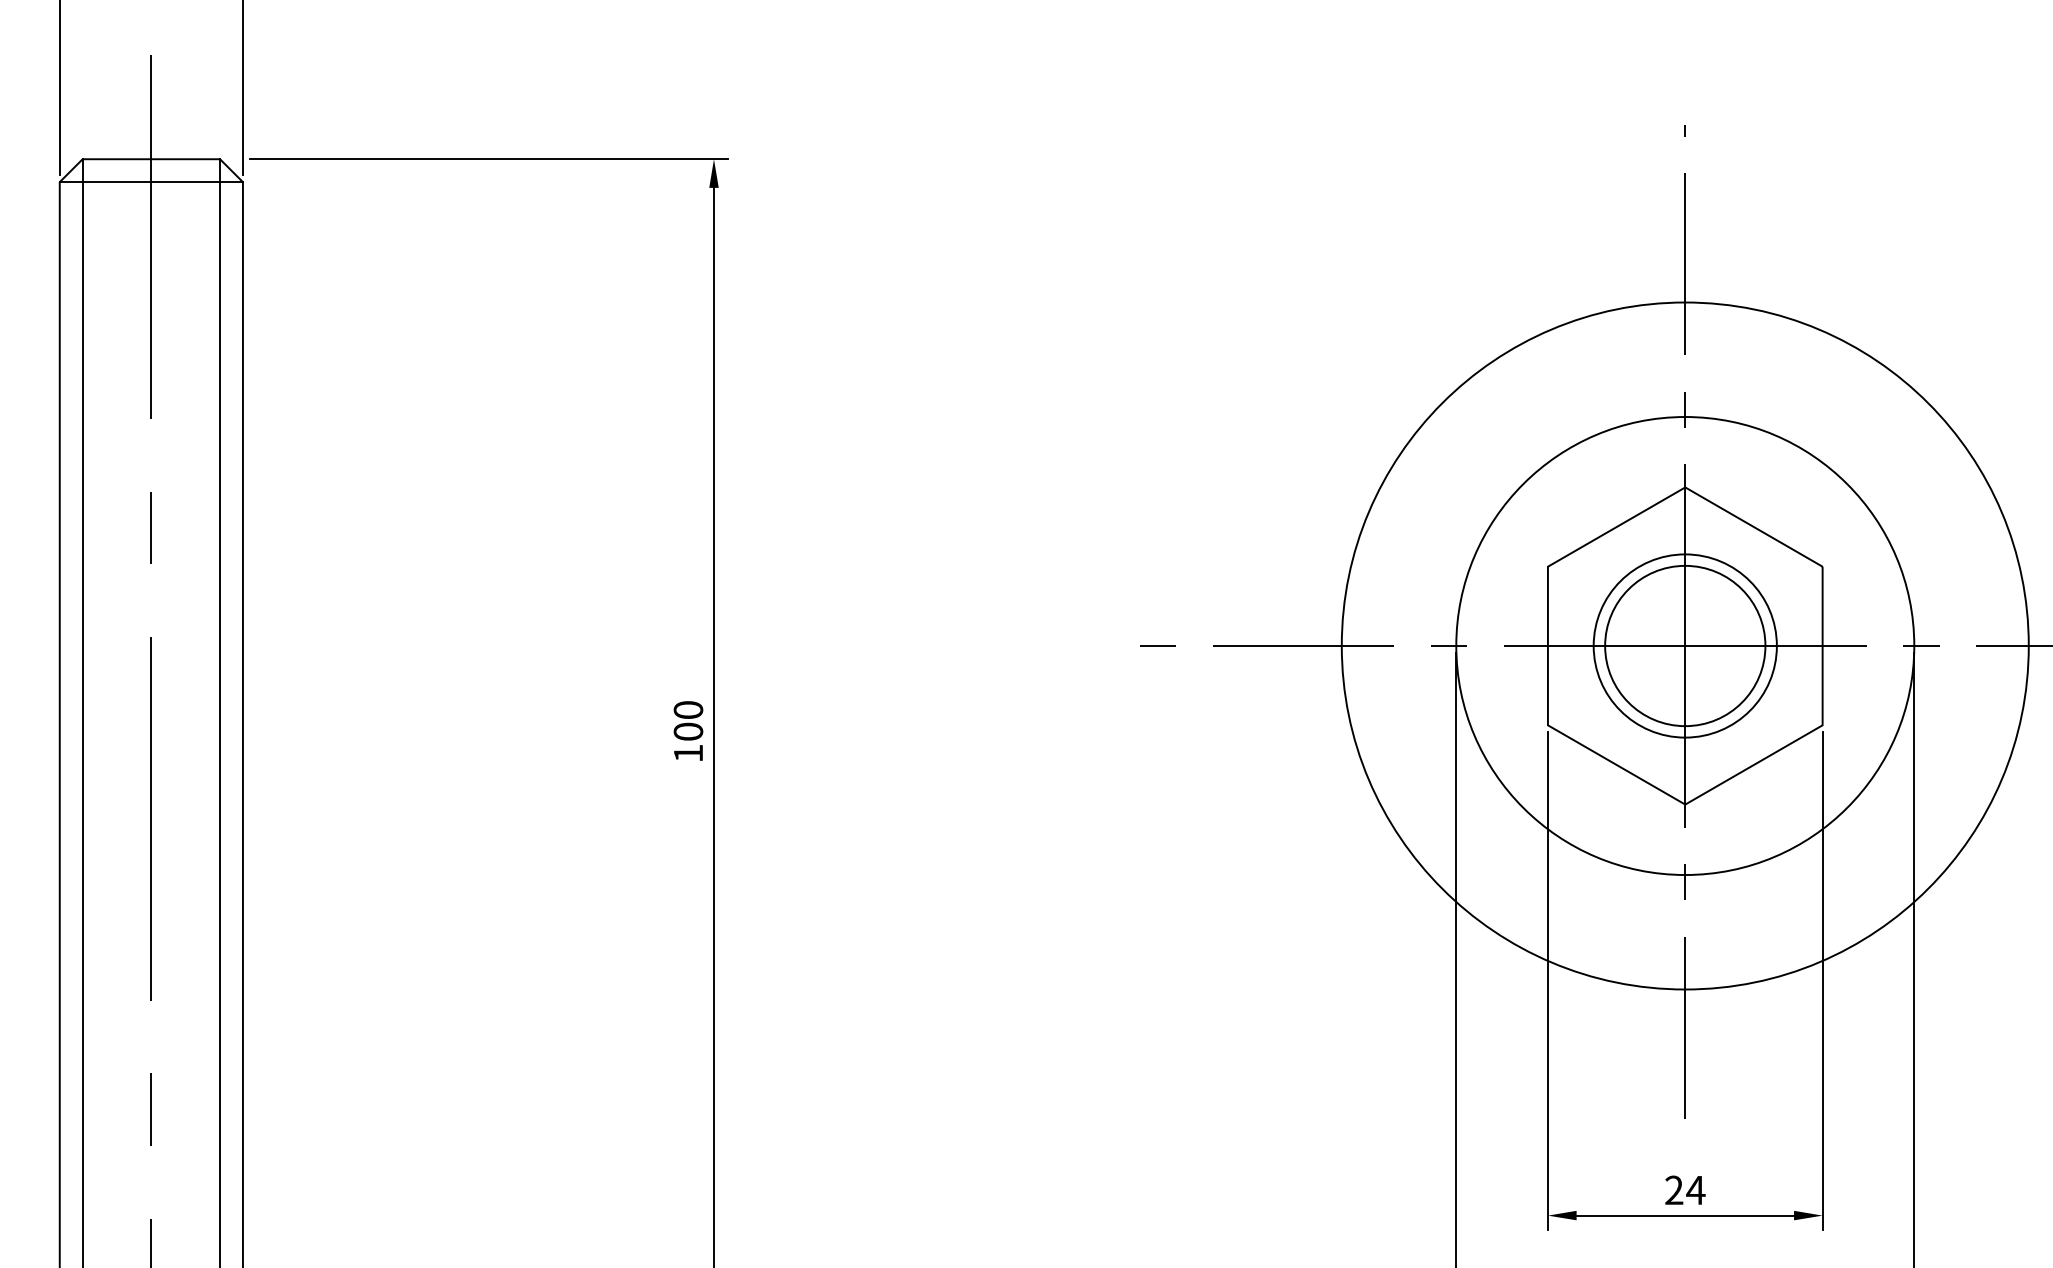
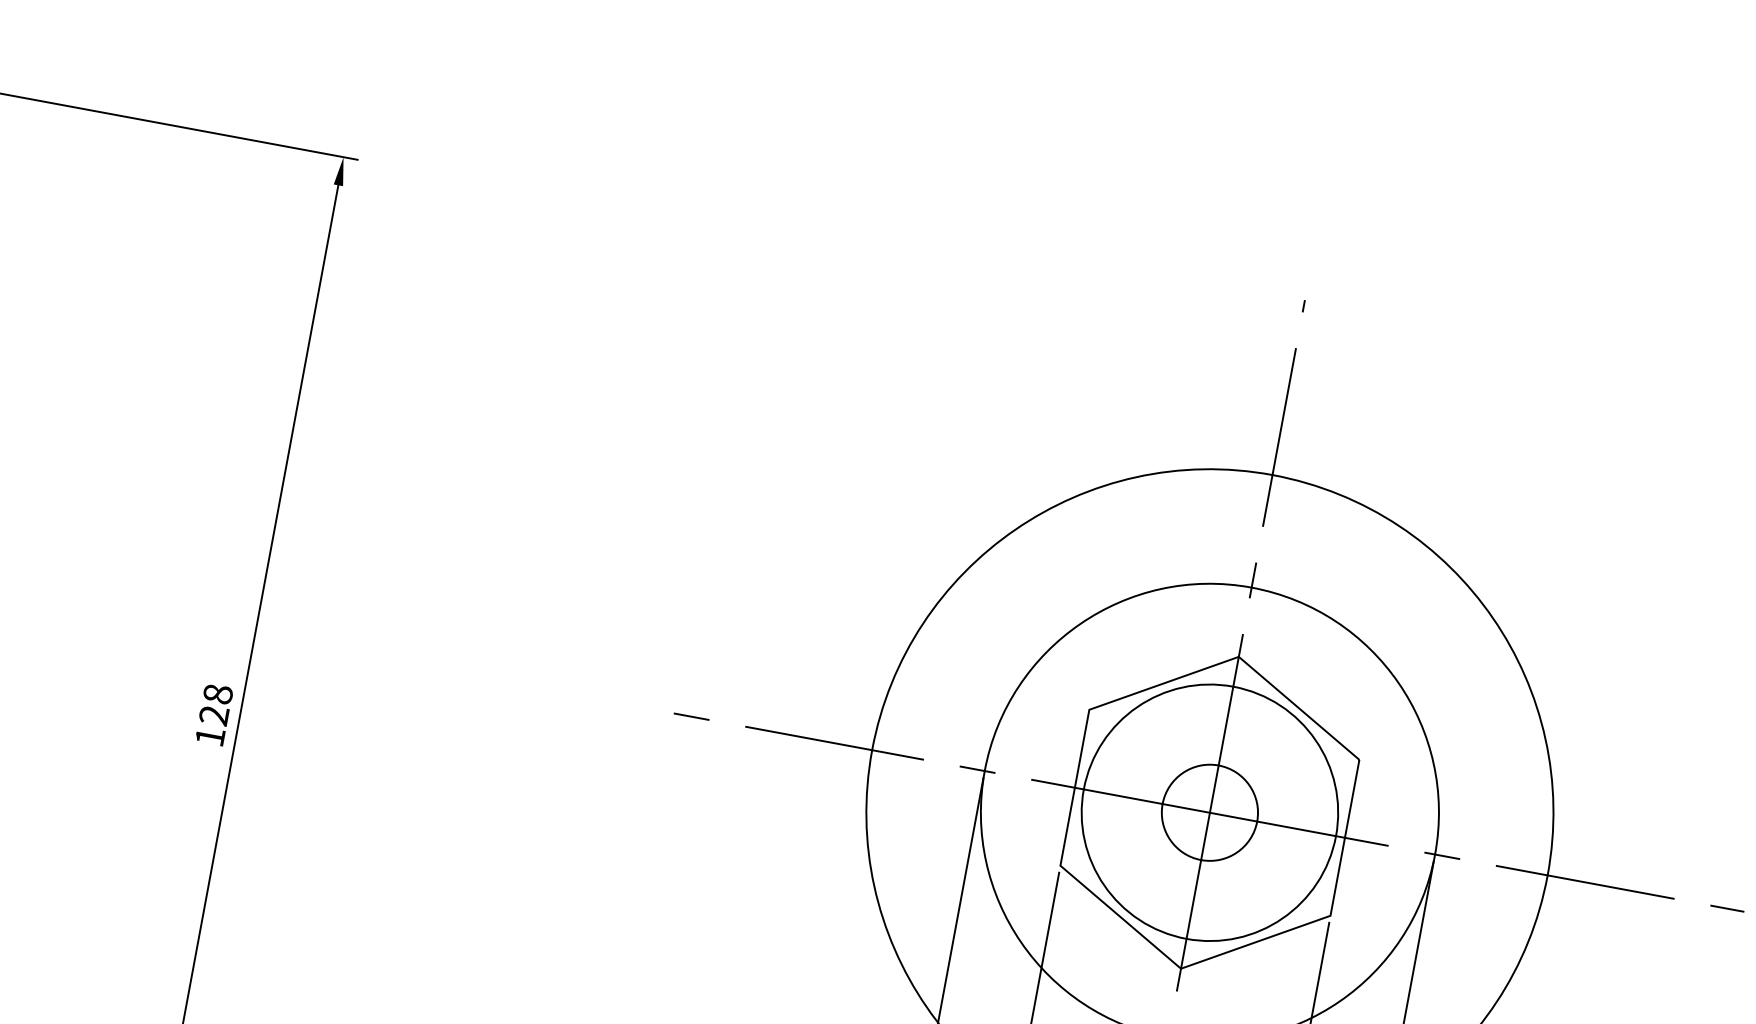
circle: (1684, 645) -> (1209, 812), size x1.4
circle: (1685, 645) -> (1210, 812), size x0.6
text: (688, 720) -> (216, 704), 100 -> 128

